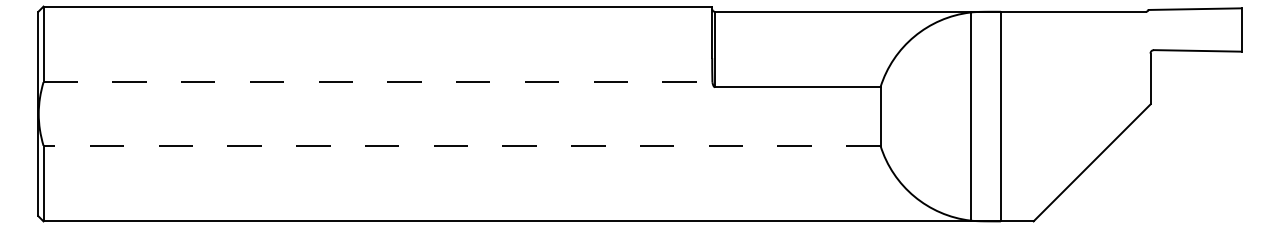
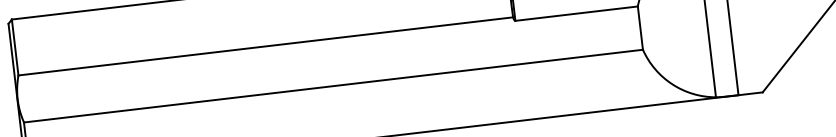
line: (378, 82) -> (266, 46), dashed -> solid
line: (461, 145) -> (333, 85), dashed -> solid

